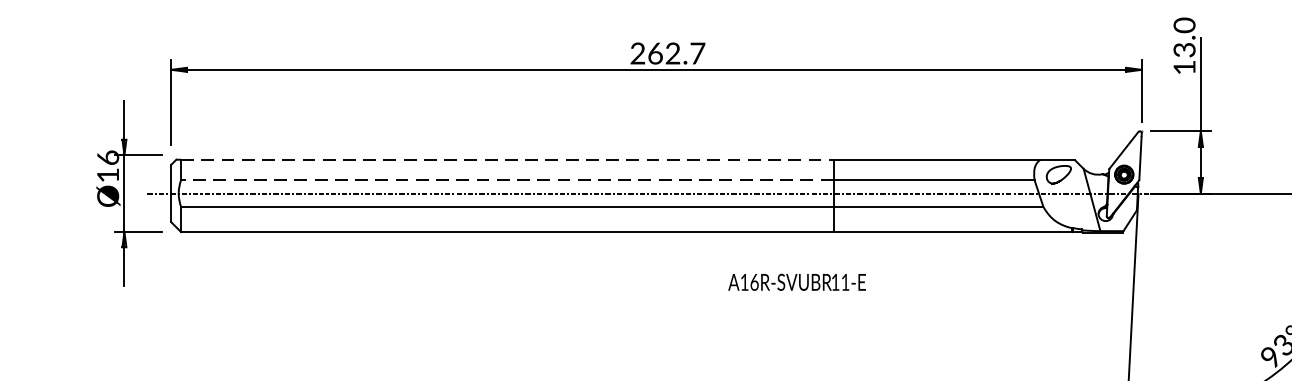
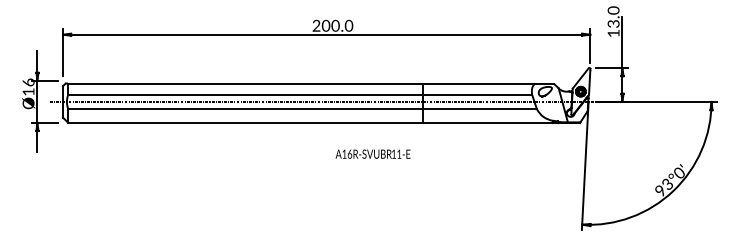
text: (676, 52) -> (337, 25), 262.7 -> 200.0
line: (509, 159) -> (246, 83), dashed -> solid
line: (507, 179) -> (245, 94), dashed -> solid
text: (796, 281) -> (372, 153), moved

